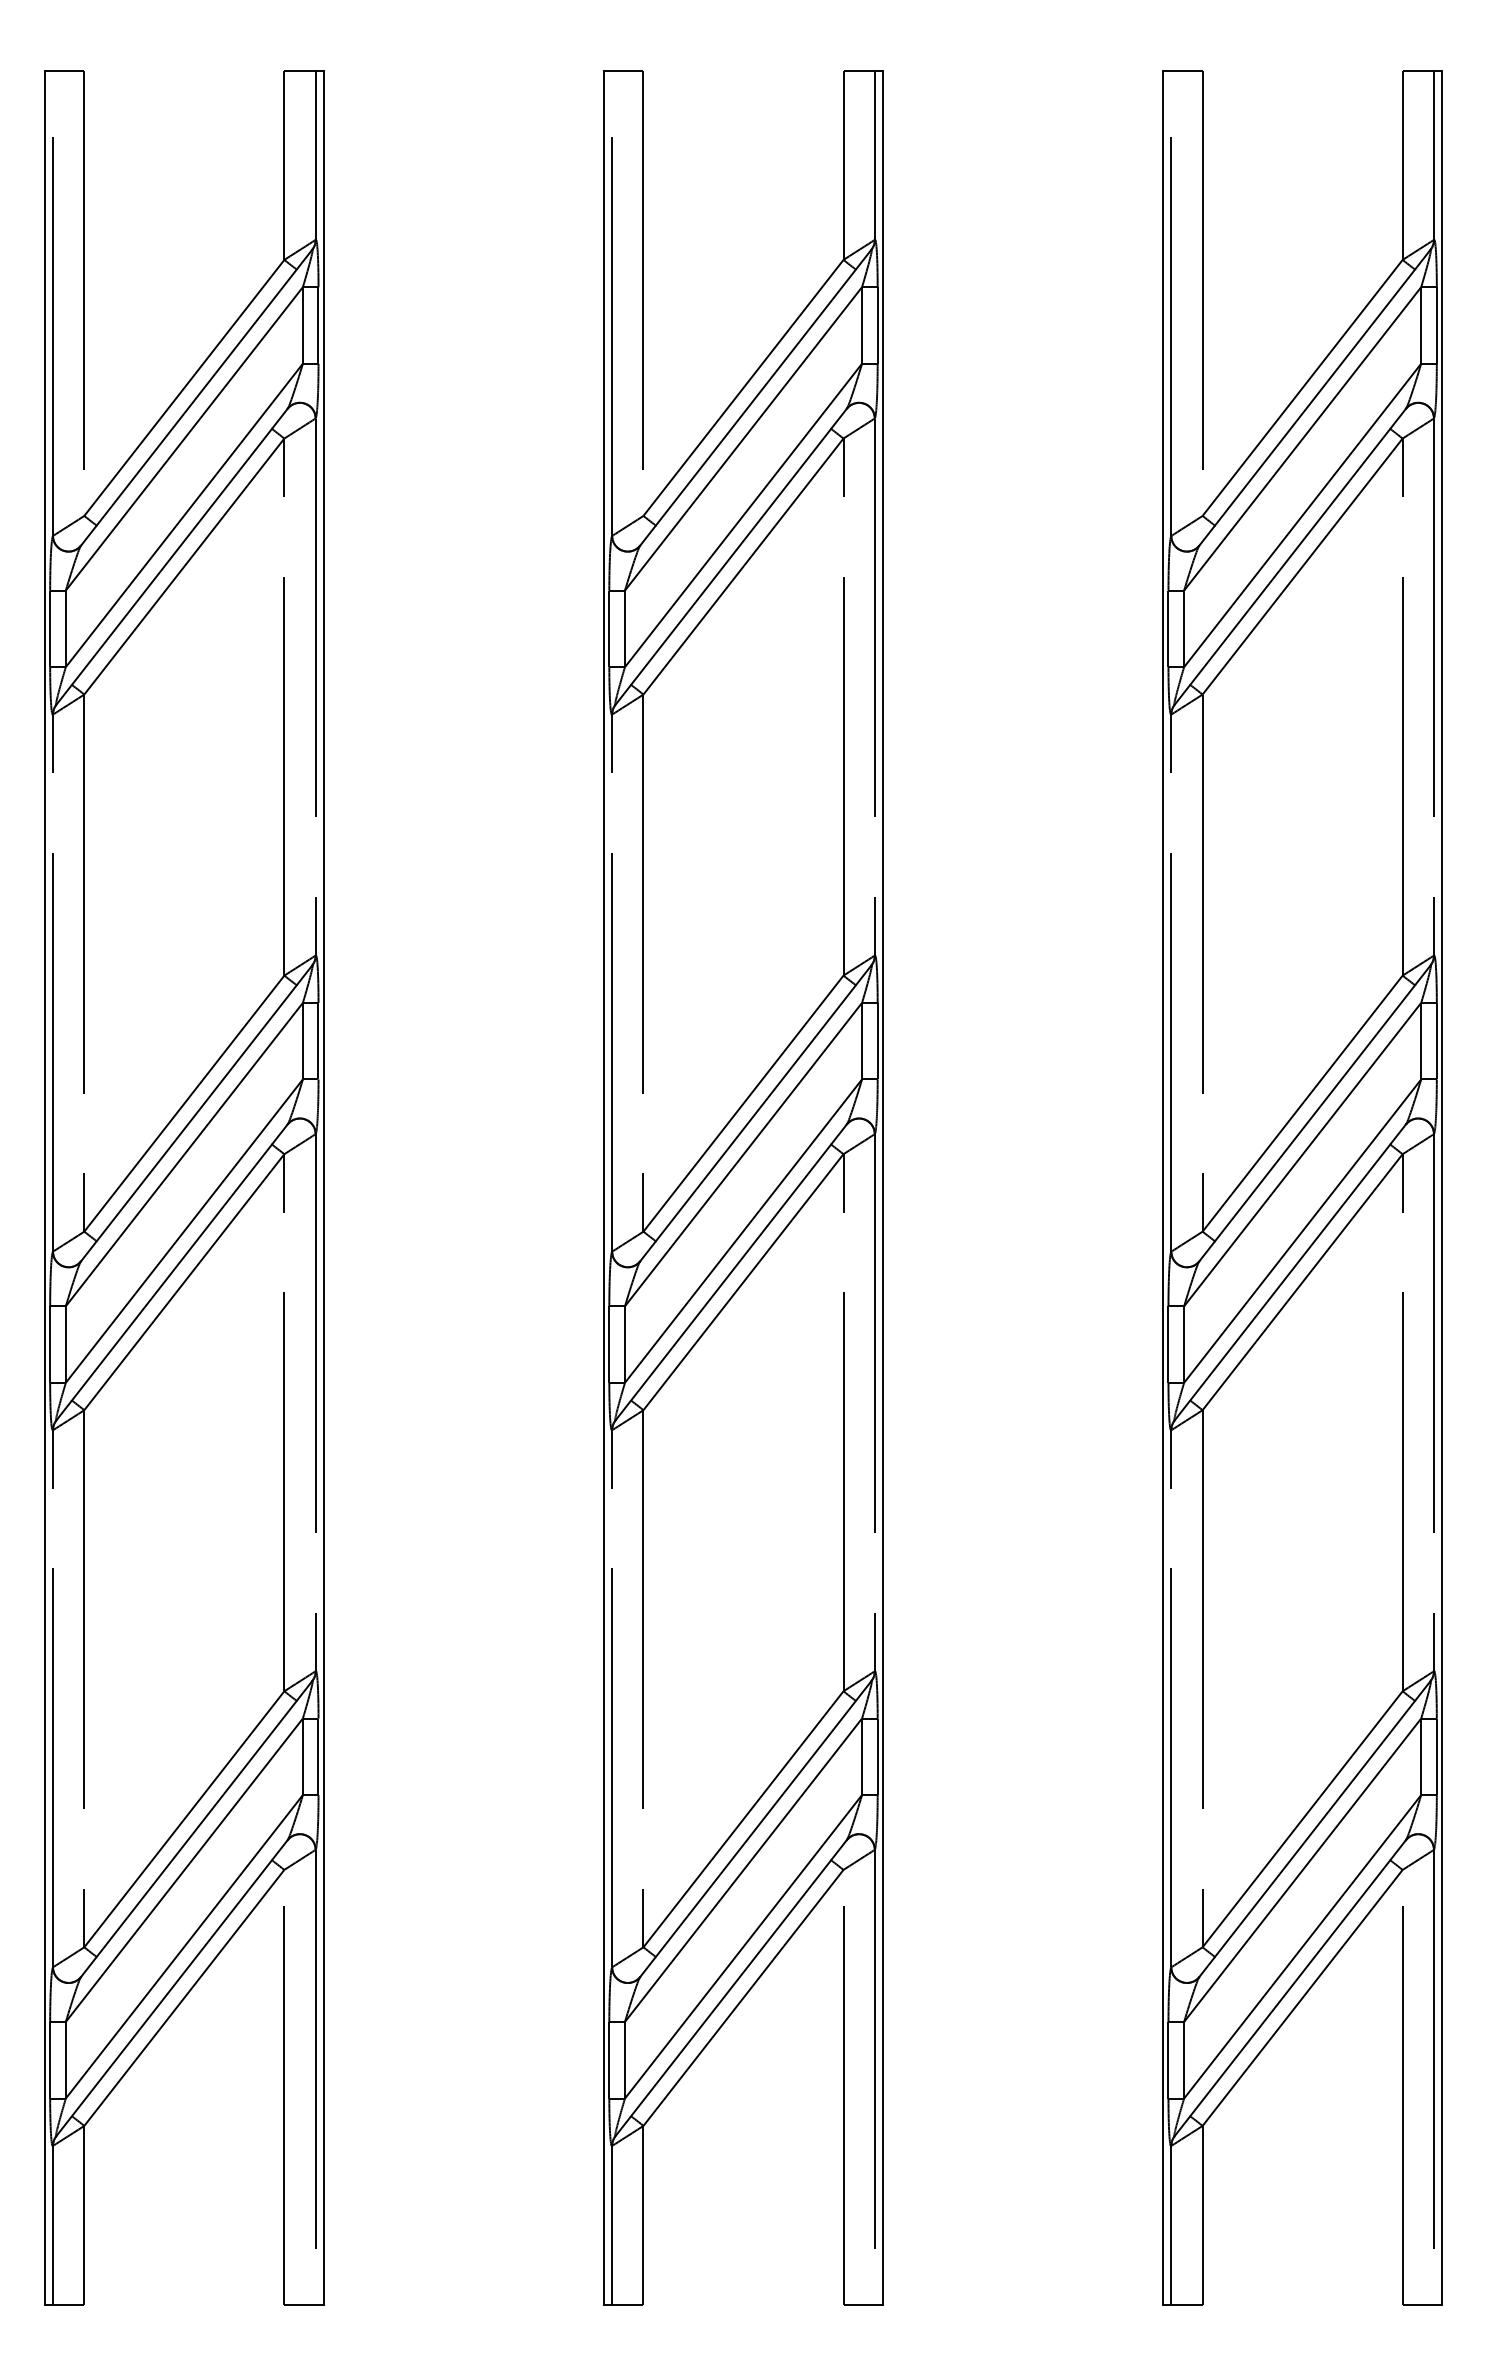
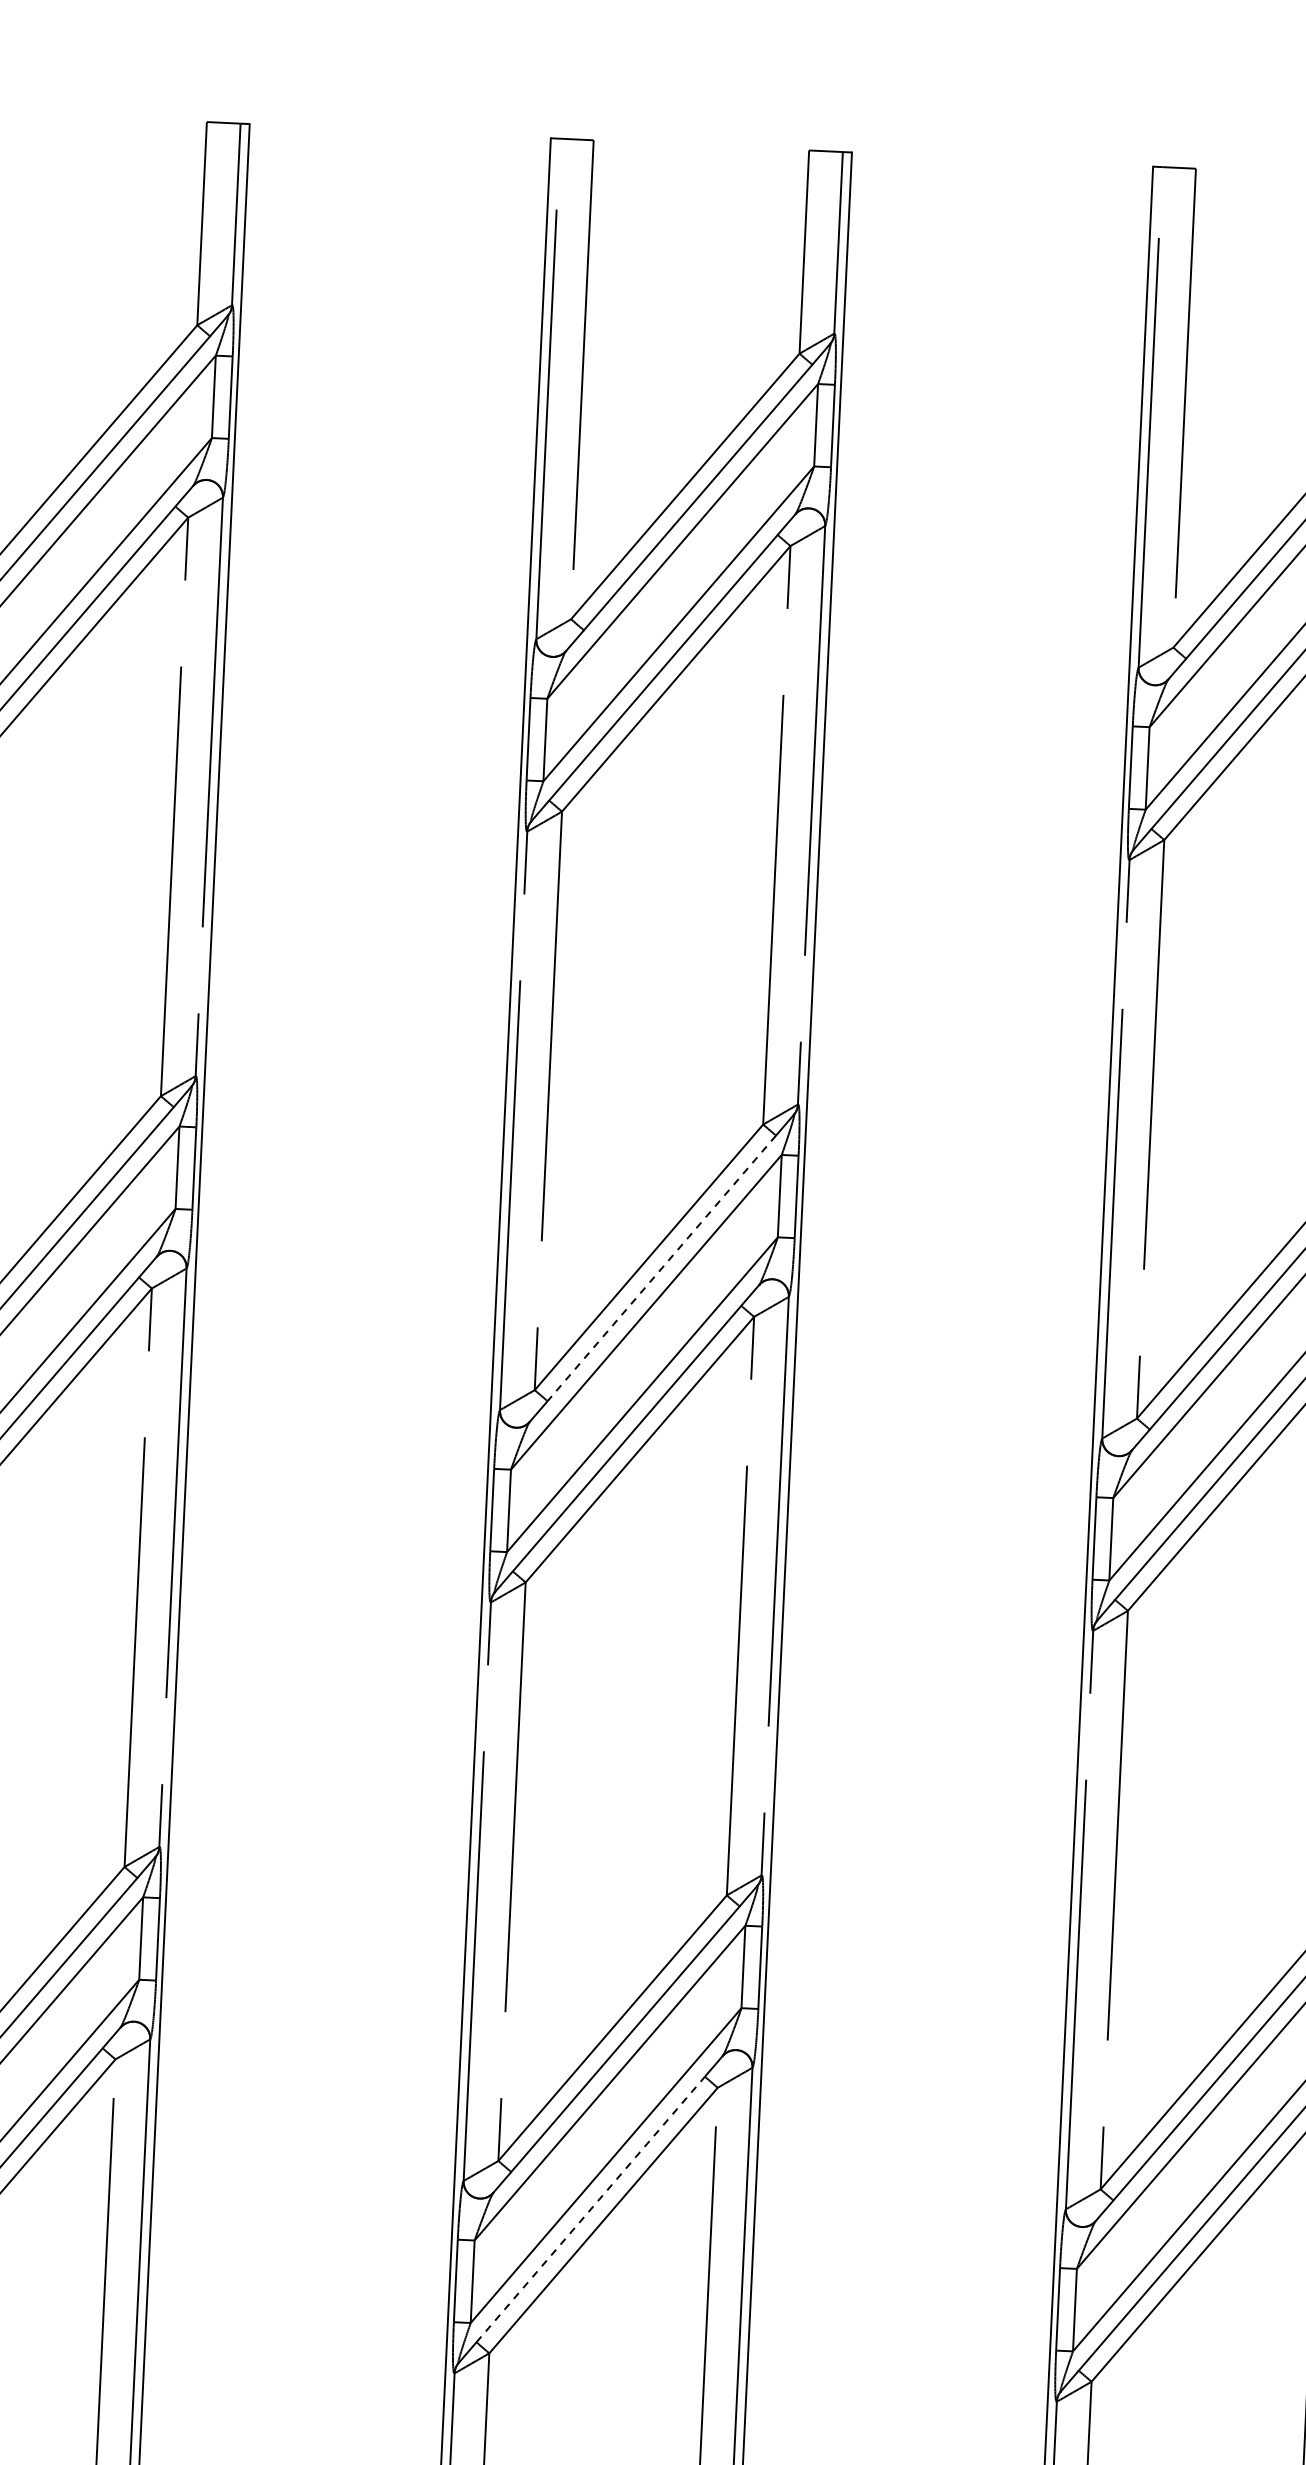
line: (755, 1113) -> (661, 1268), solid -> dashed
line: (731, 1987) -> (591, 2208), solid -> dashed

